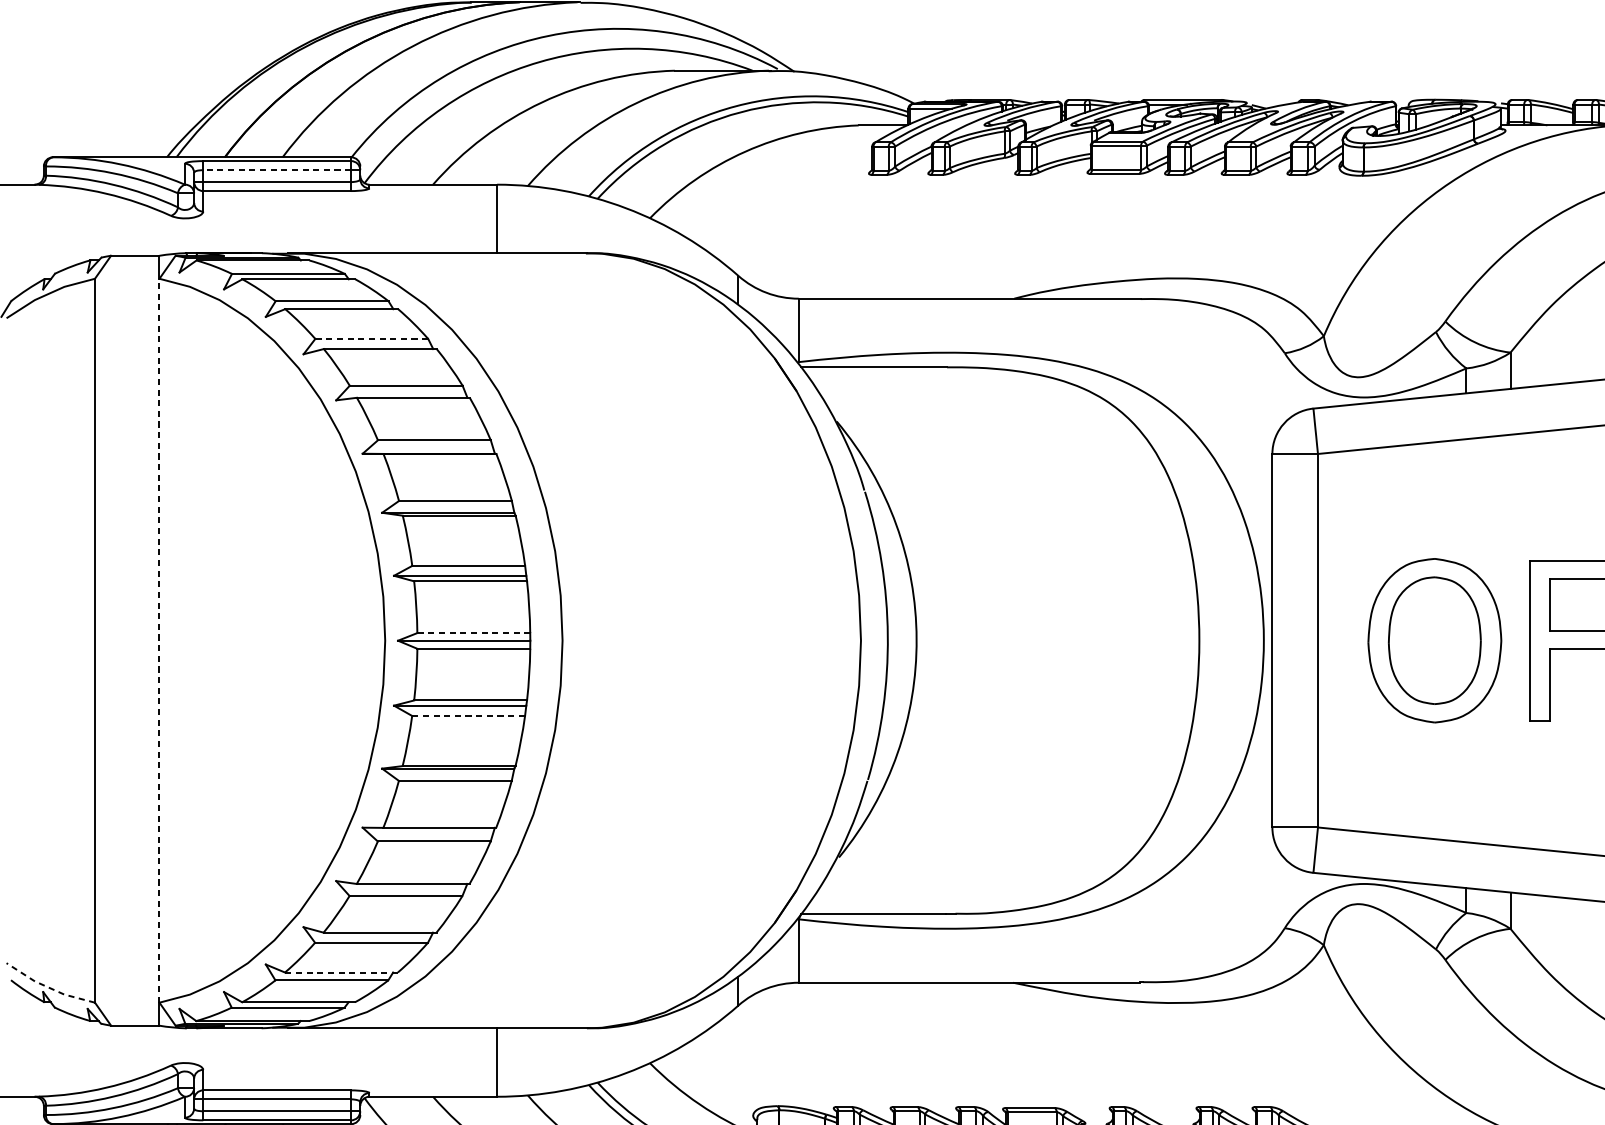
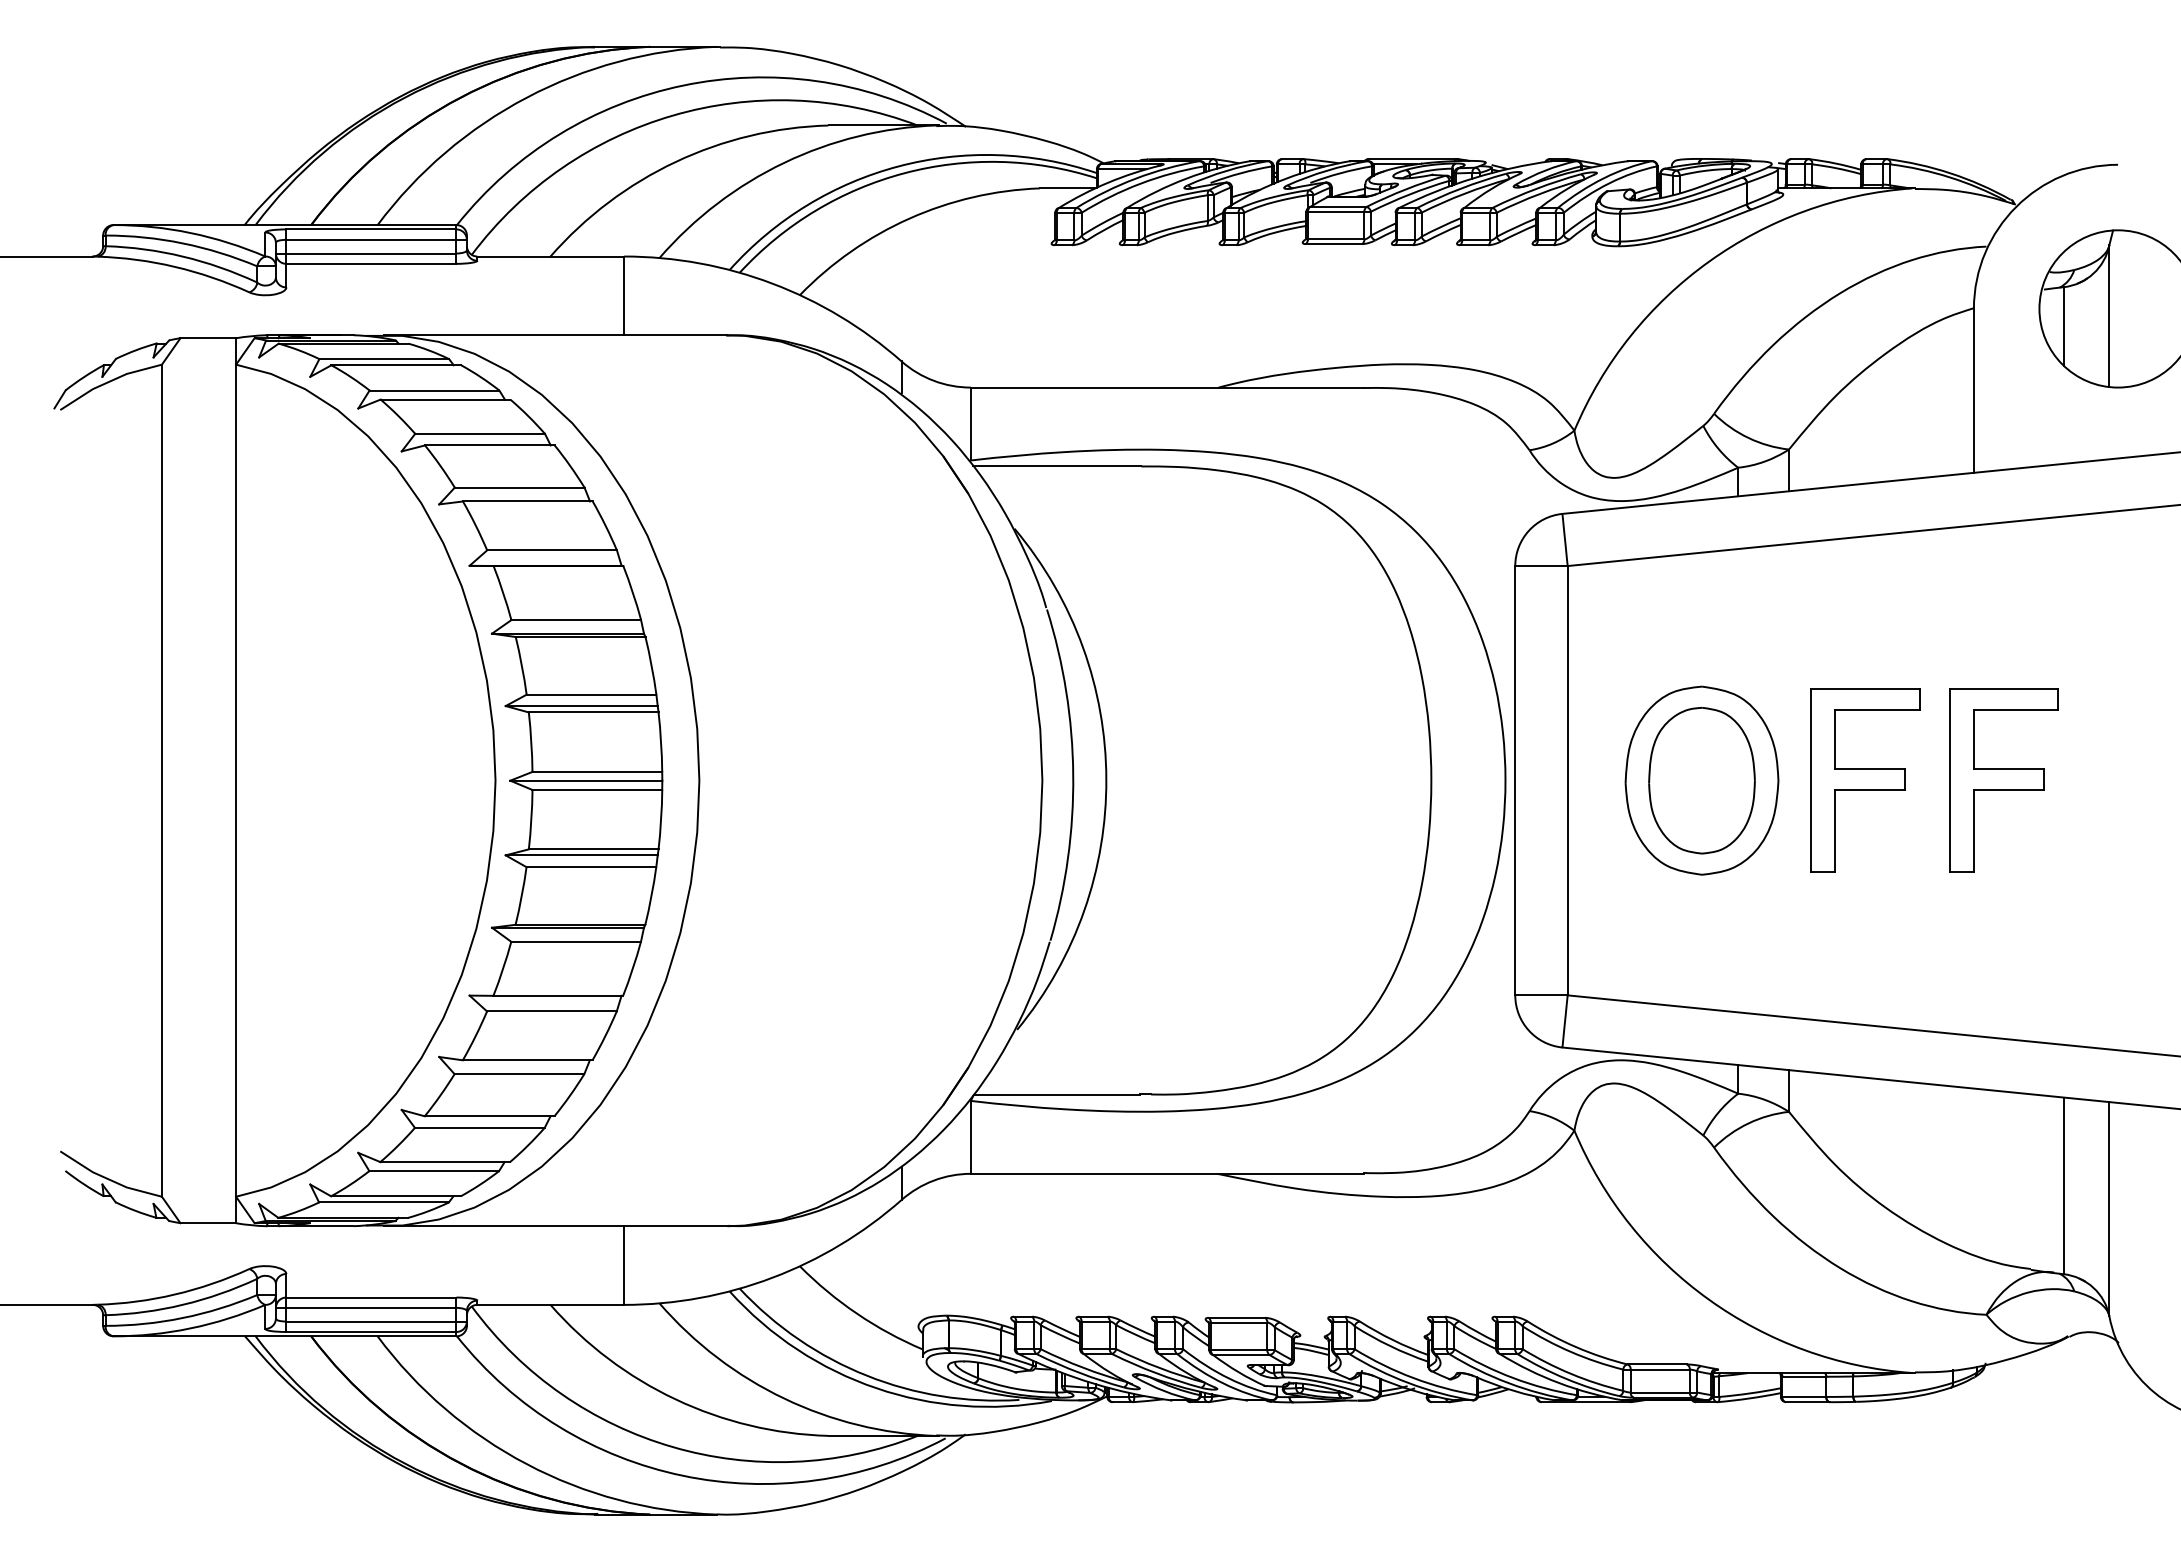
line: (276, 169) -> (370, 239), dashed -> solid
line: (372, 338) -> (480, 433), dashed -> solid
line: (473, 632) -> (597, 771), dashed -> solid
line: (159, 640) -> (236, 780), dashed -> solid
line: (468, 716) -> (591, 867), dashed -> solid
line: (341, 972) -> (445, 1162), dashed -> solid
line: (48, 987) -> (108, 1179), dashed -> solid

